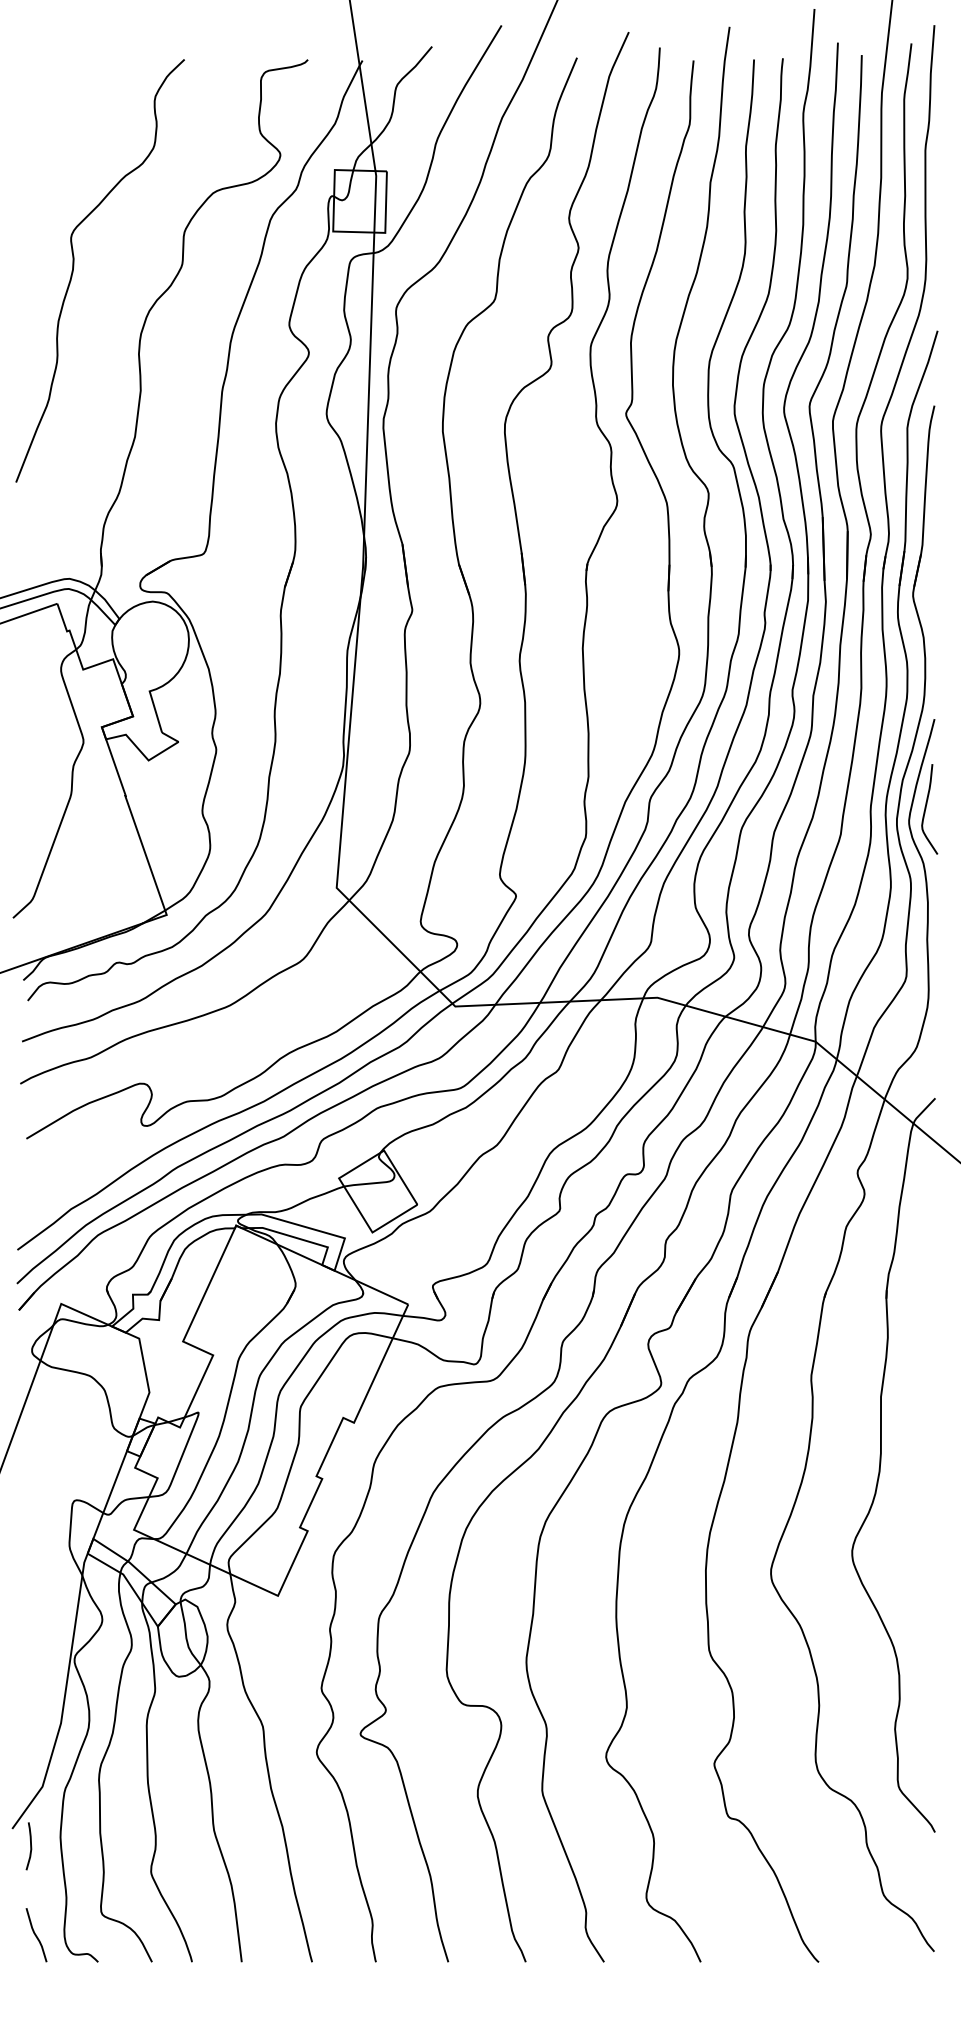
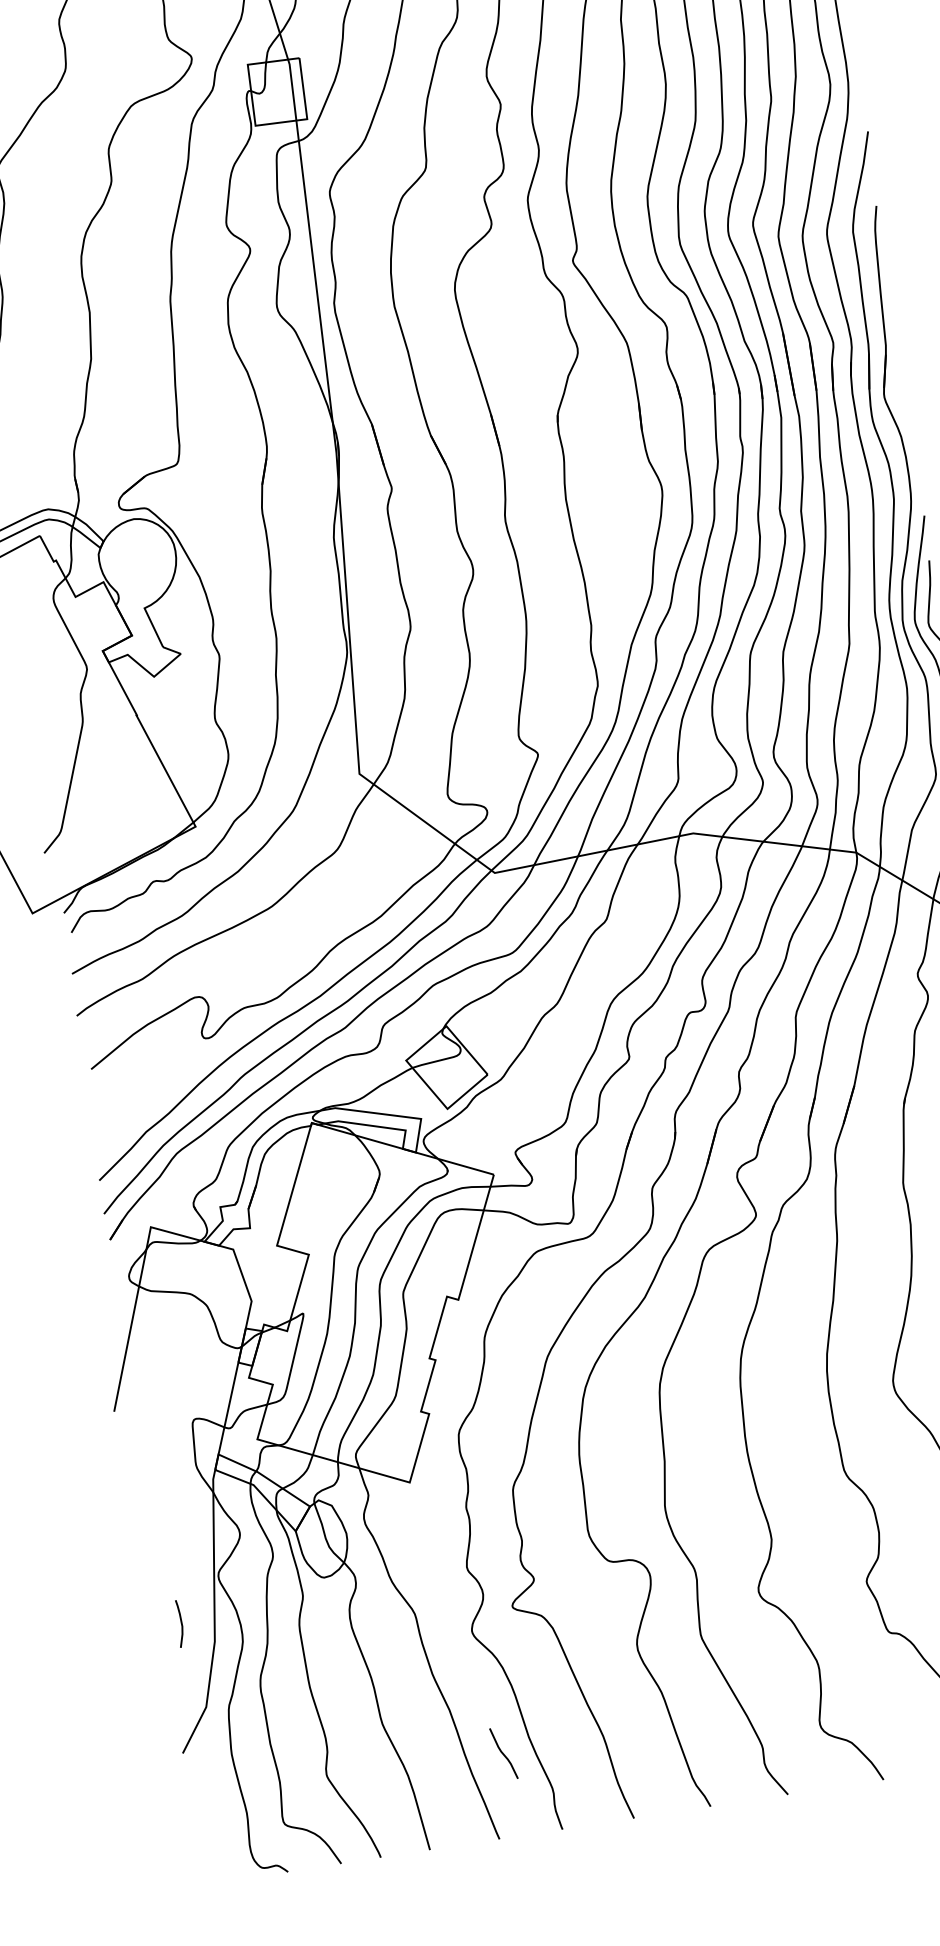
curve: (30, 1846) -> (181, 1623), moved
curve: (36, 1935) -> (503, 1753), moved

